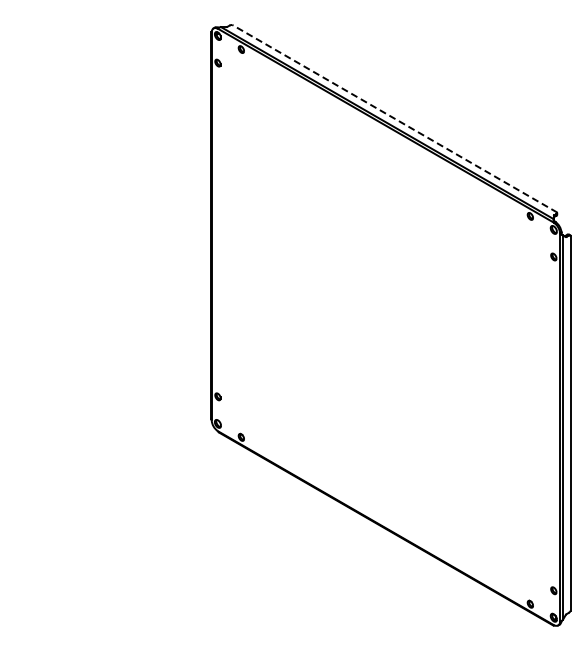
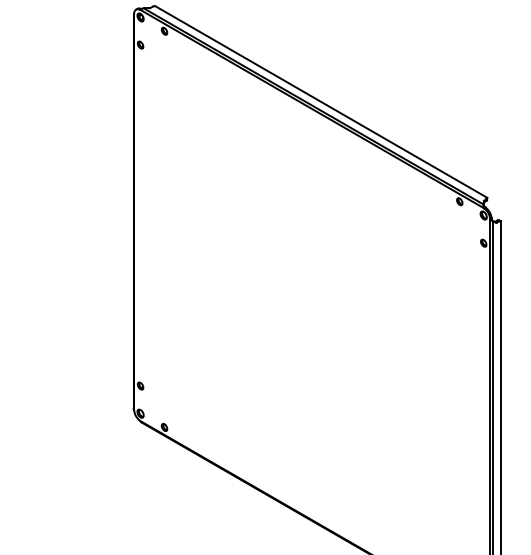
line: (394, 118) -> (320, 101), dashed -> solid

